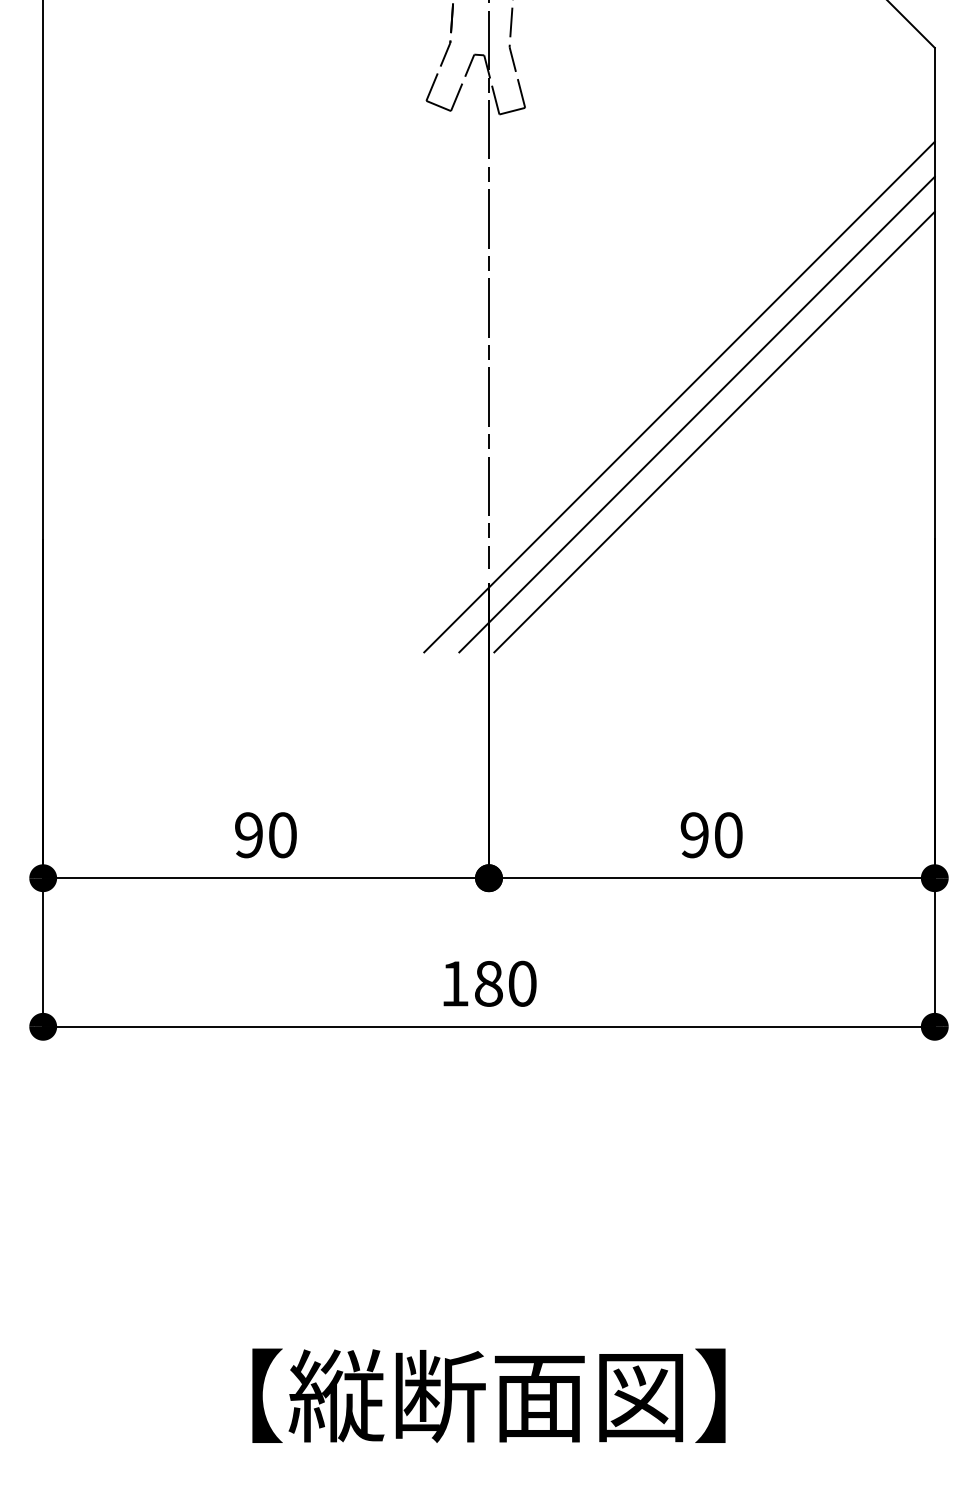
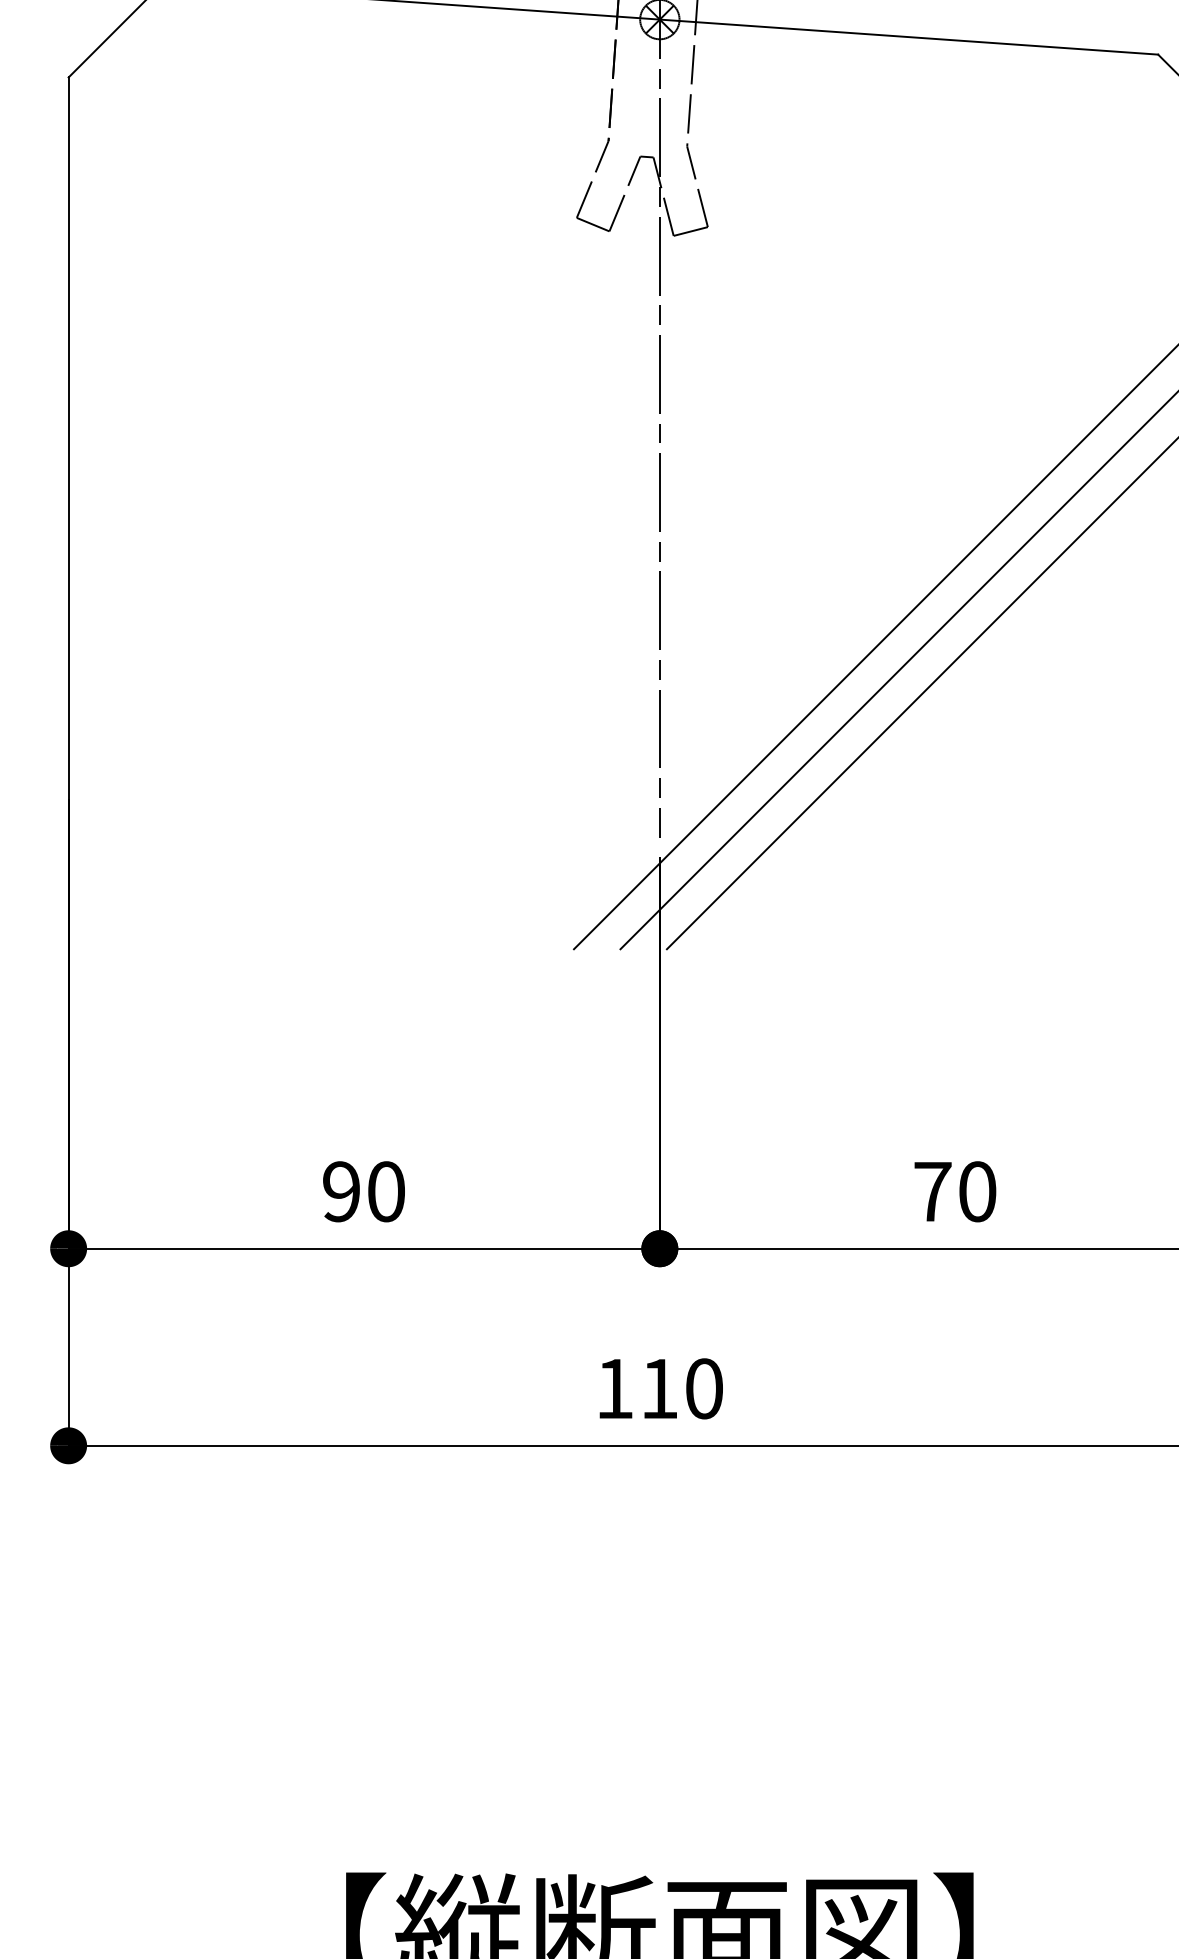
text: (694, 835) -> (932, 1192), 90 -> 70
text: (488, 983) -> (659, 1388), 180 -> 110

